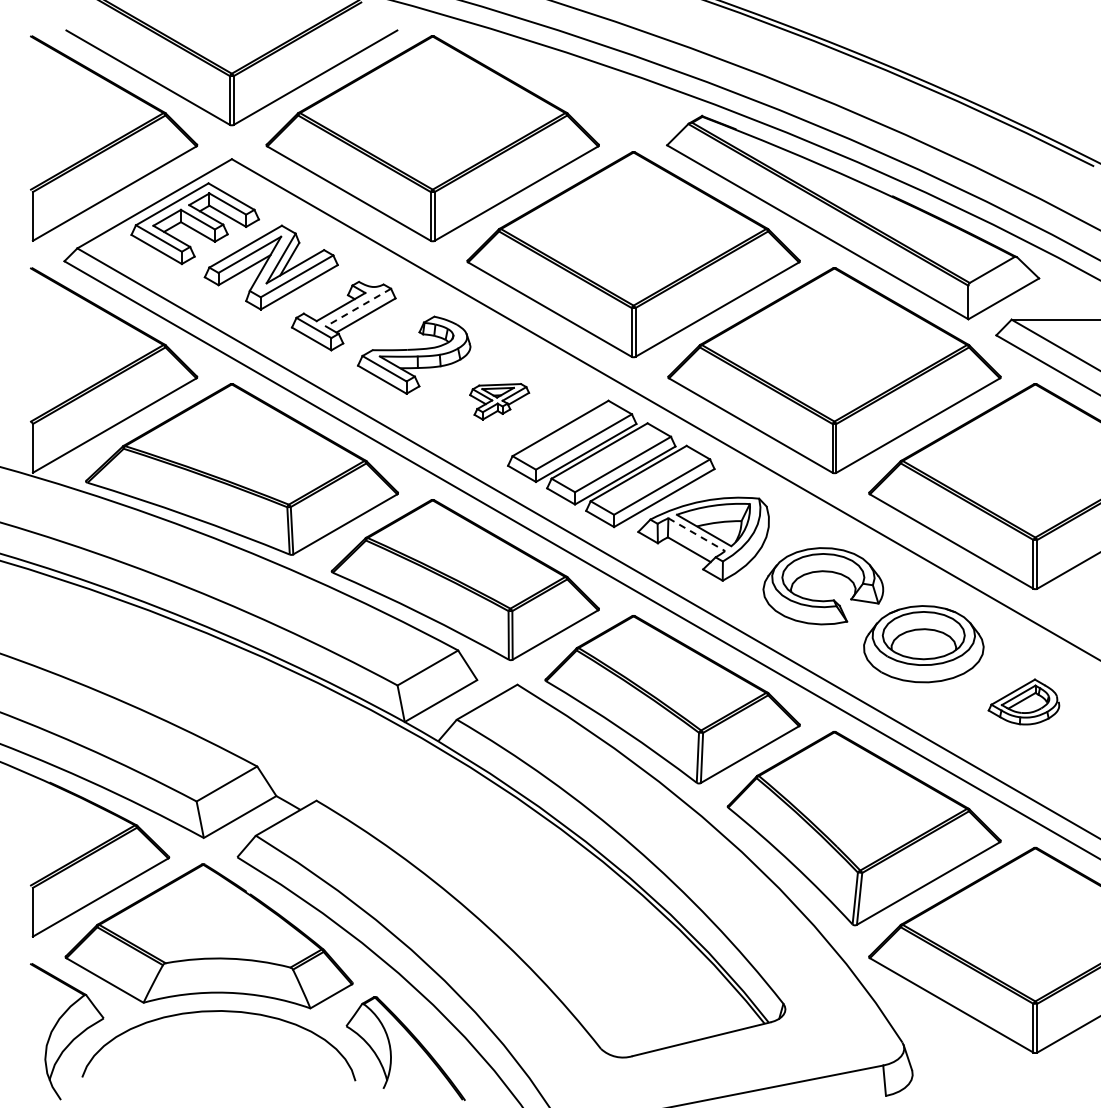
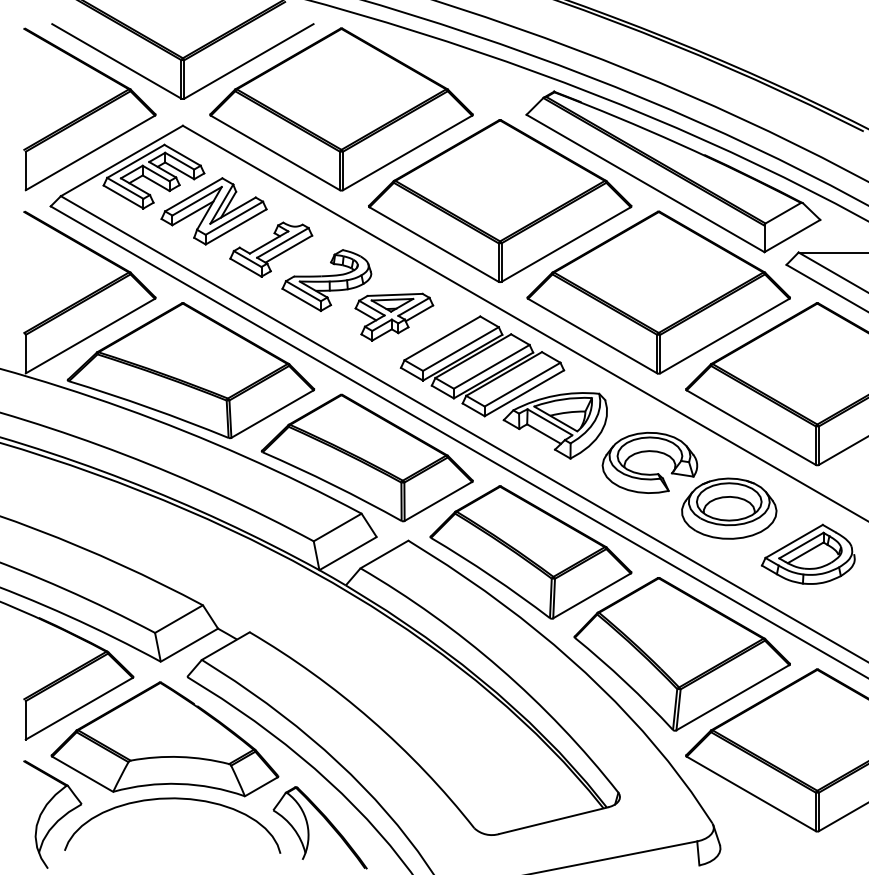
line: (358, 307) -> (282, 242), dashed -> solid
part: (499, 401) -> (394, 317), size x1.67
line: (696, 534) -> (549, 422), dashed -> solid
part: (1023, 701) -> (807, 553), size x1.67

